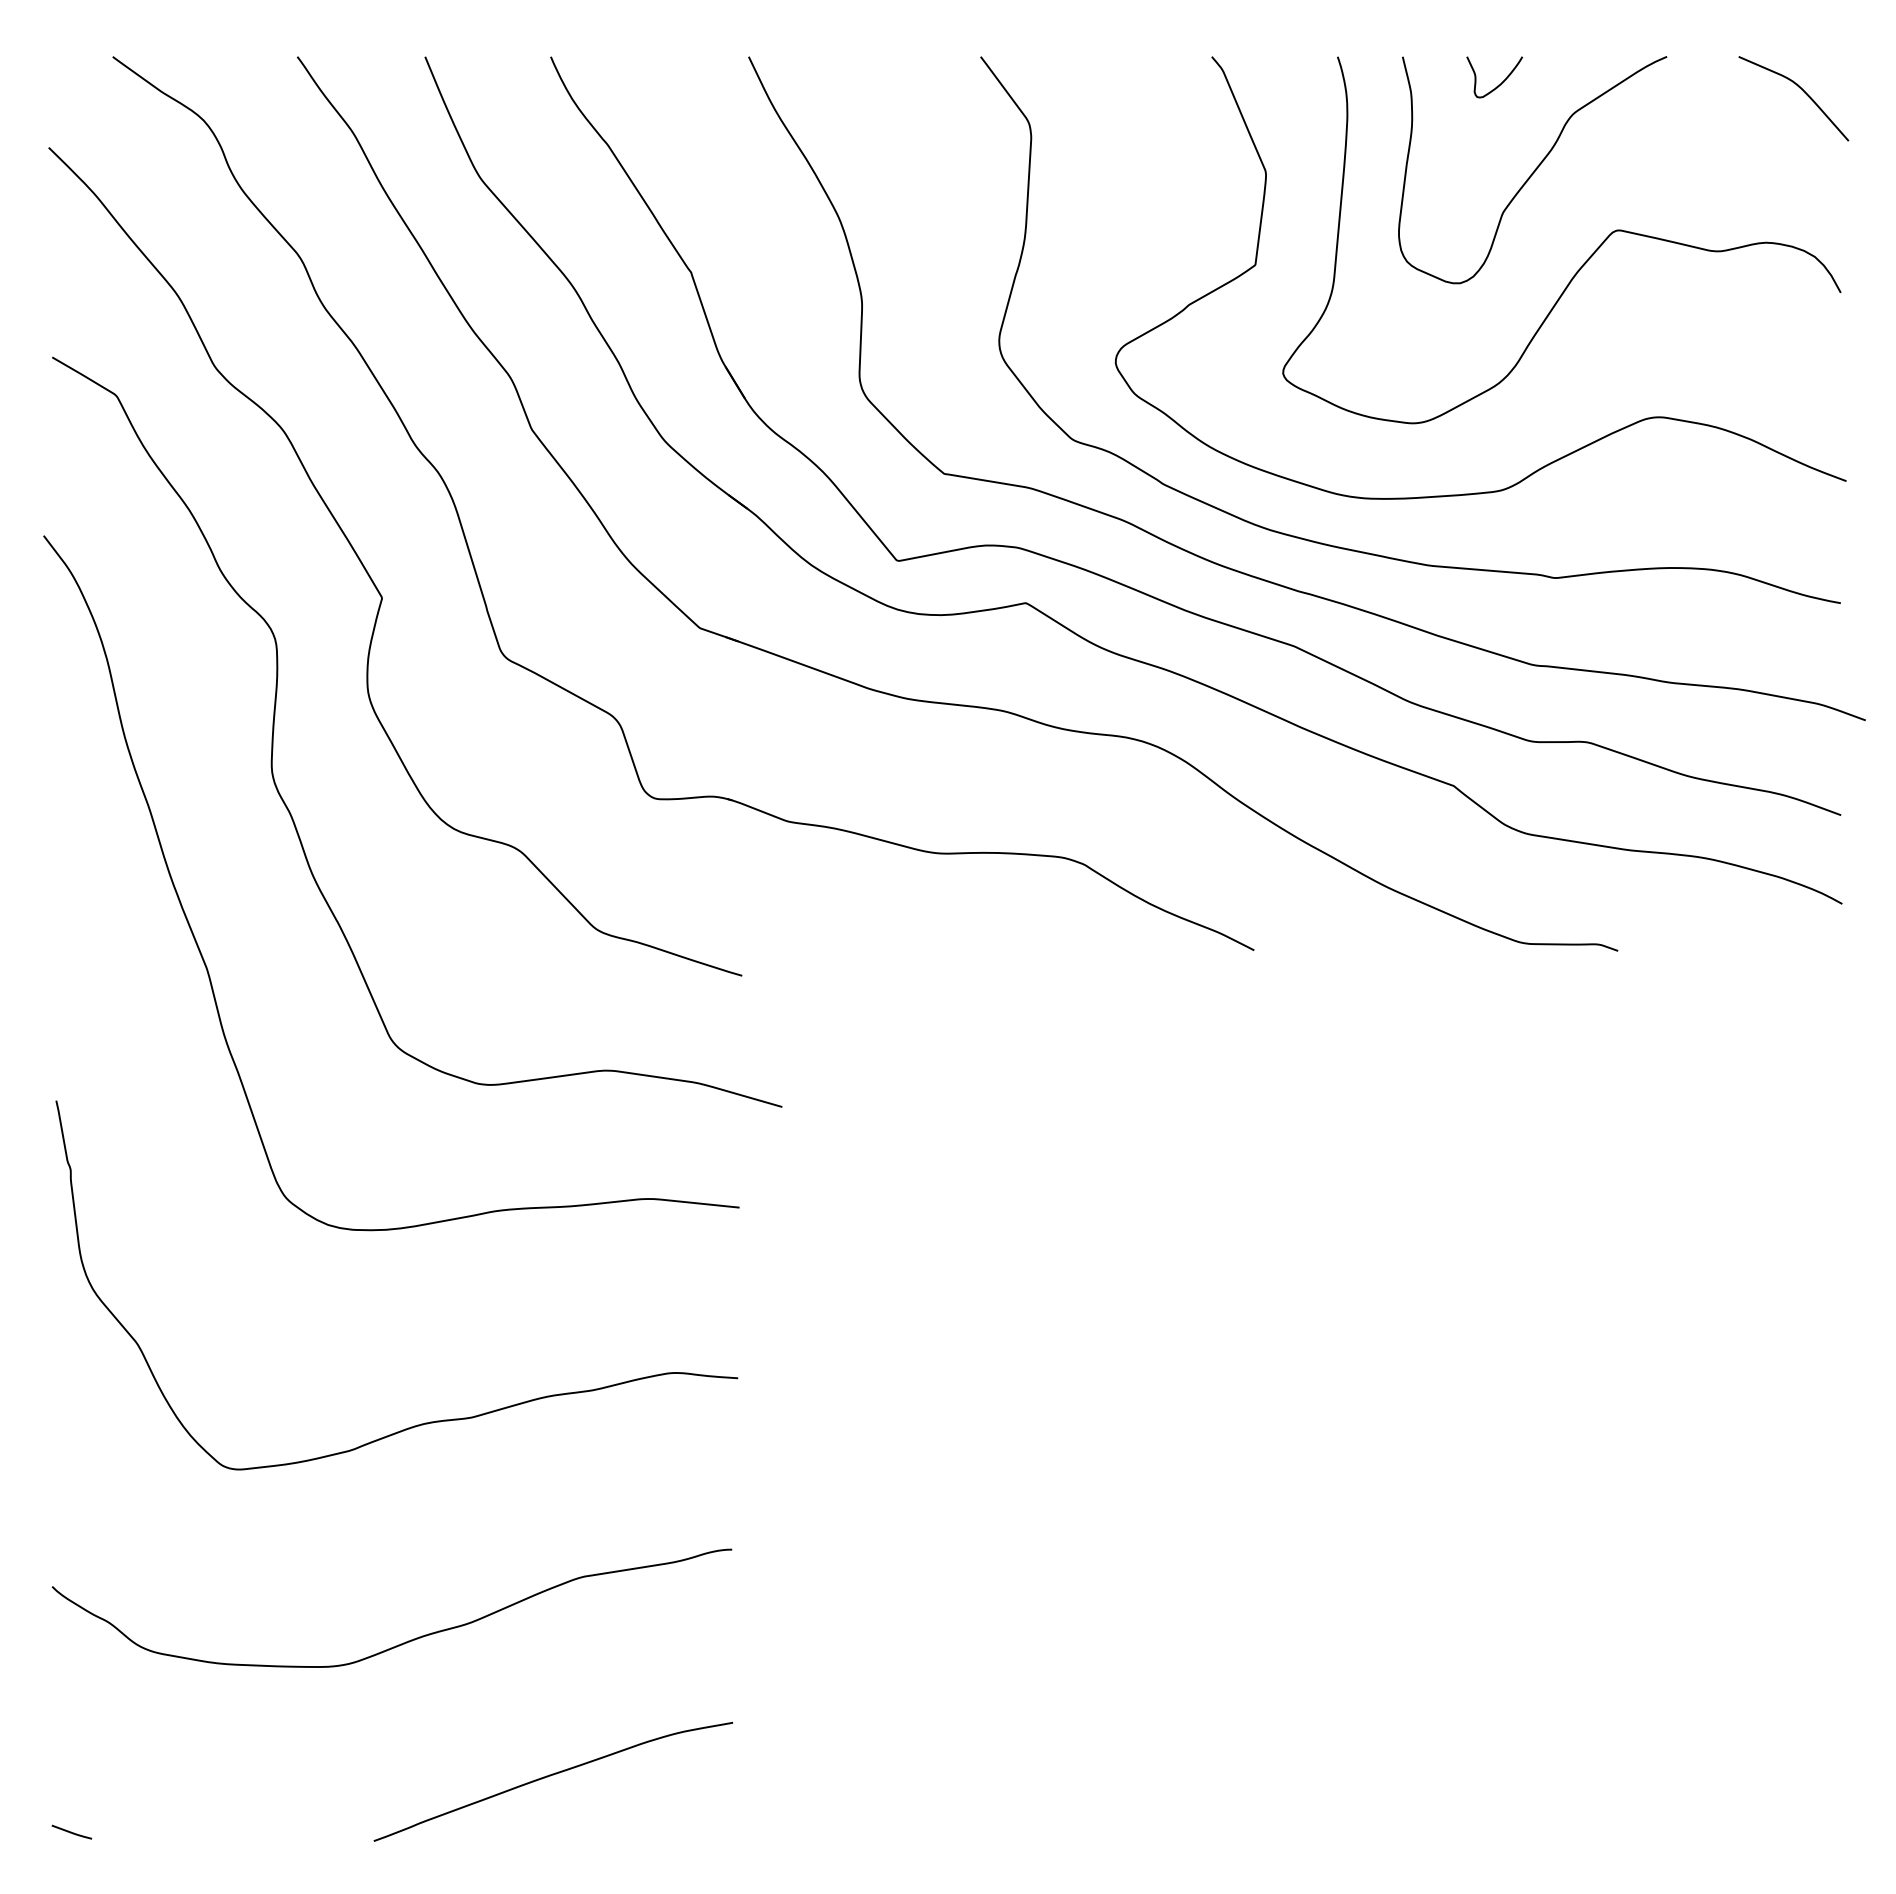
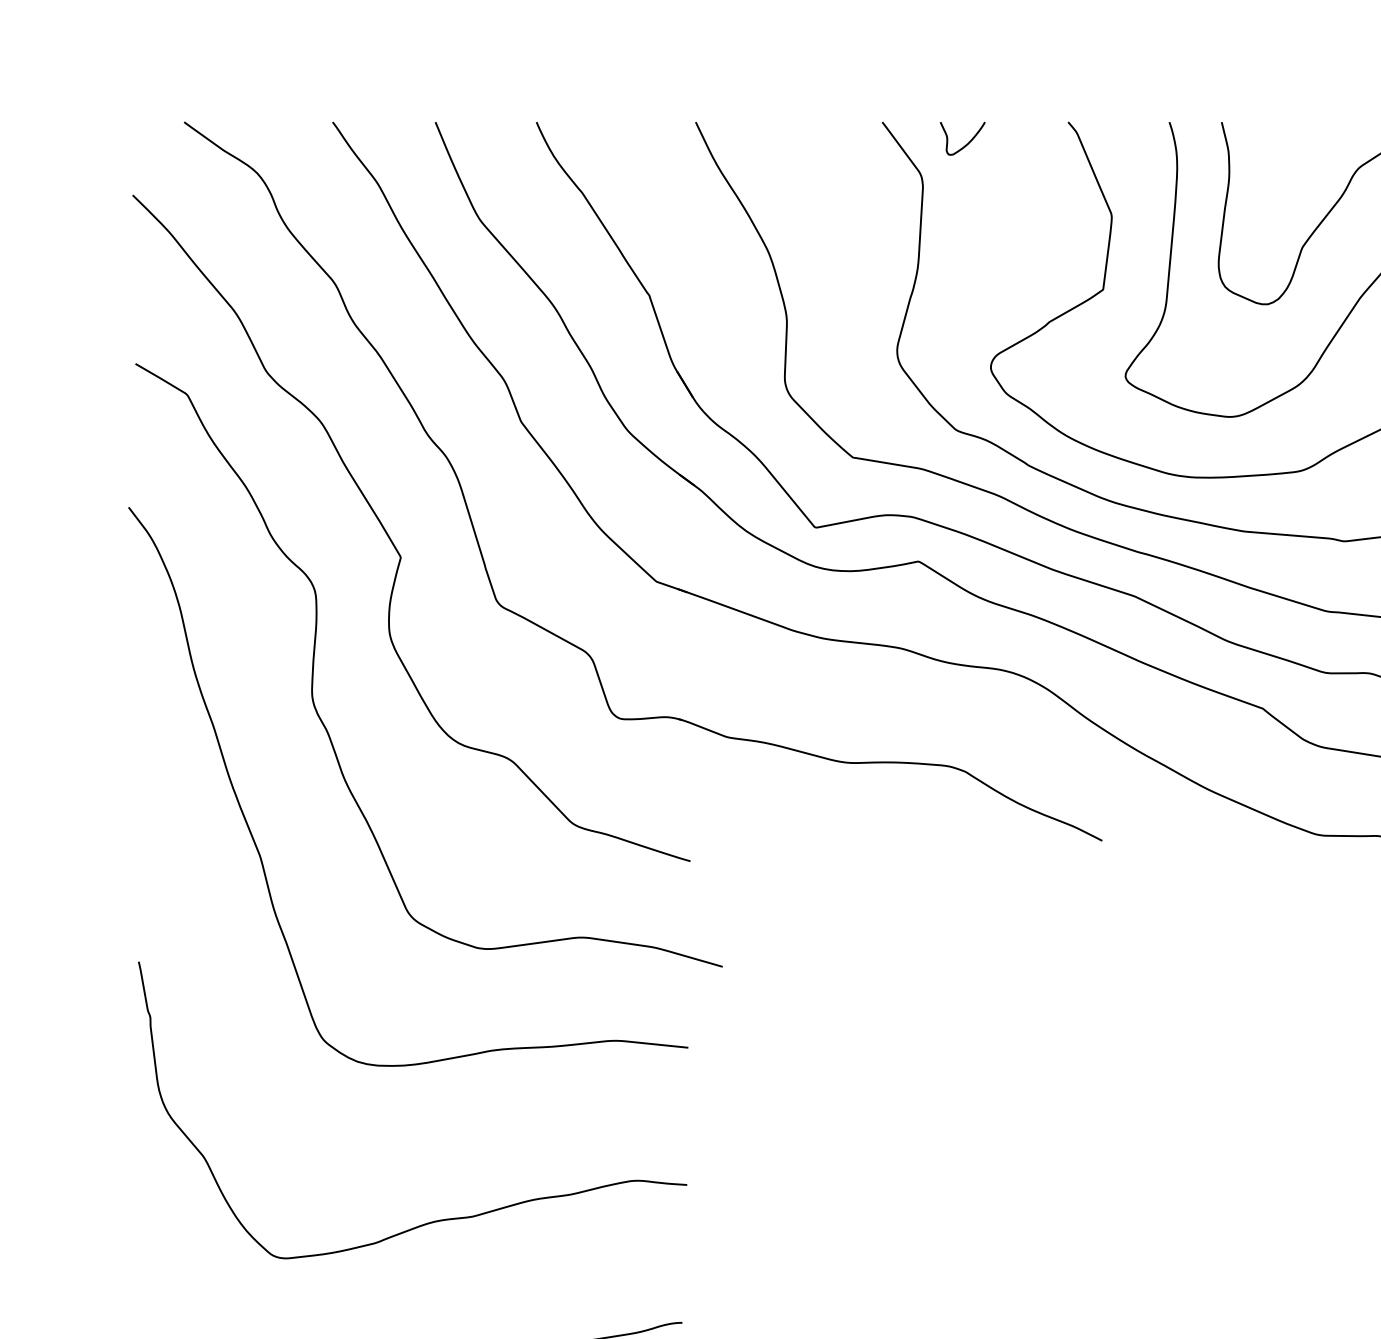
curve: (1500, 83) -> (967, 143), moved

